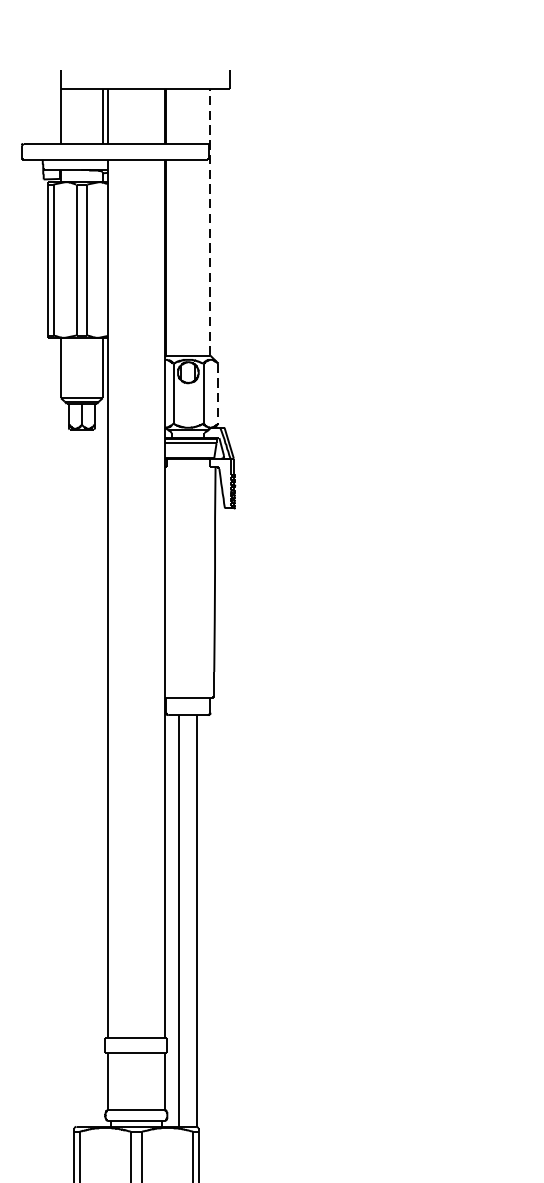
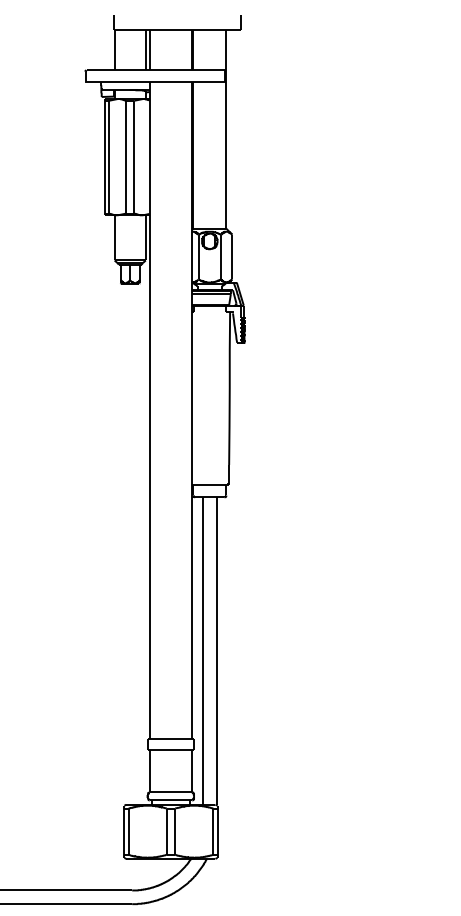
line: (210, 221) -> (226, 128), dashed -> solid
line: (218, 394) -> (232, 257), dashed -> solid

